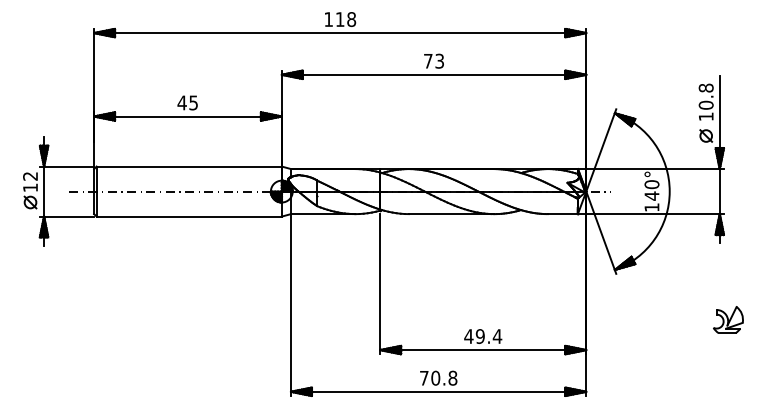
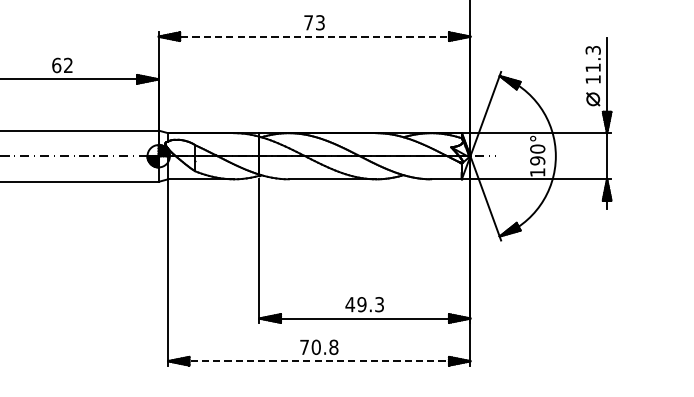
line: (434, 74) -> (315, 36), solid -> dashed
text: (705, 96) -> (592, 58), 10.8 -> 11.3
text: (187, 102) -> (62, 65), 45 -> 62
text: (651, 195) -> (537, 160), 140° -> 190°
part: (728, 319) -> (616, 287), removed
text: (497, 336) -> (379, 304), 49.4 -> 49.3
line: (438, 391) -> (319, 360), solid -> dashed

